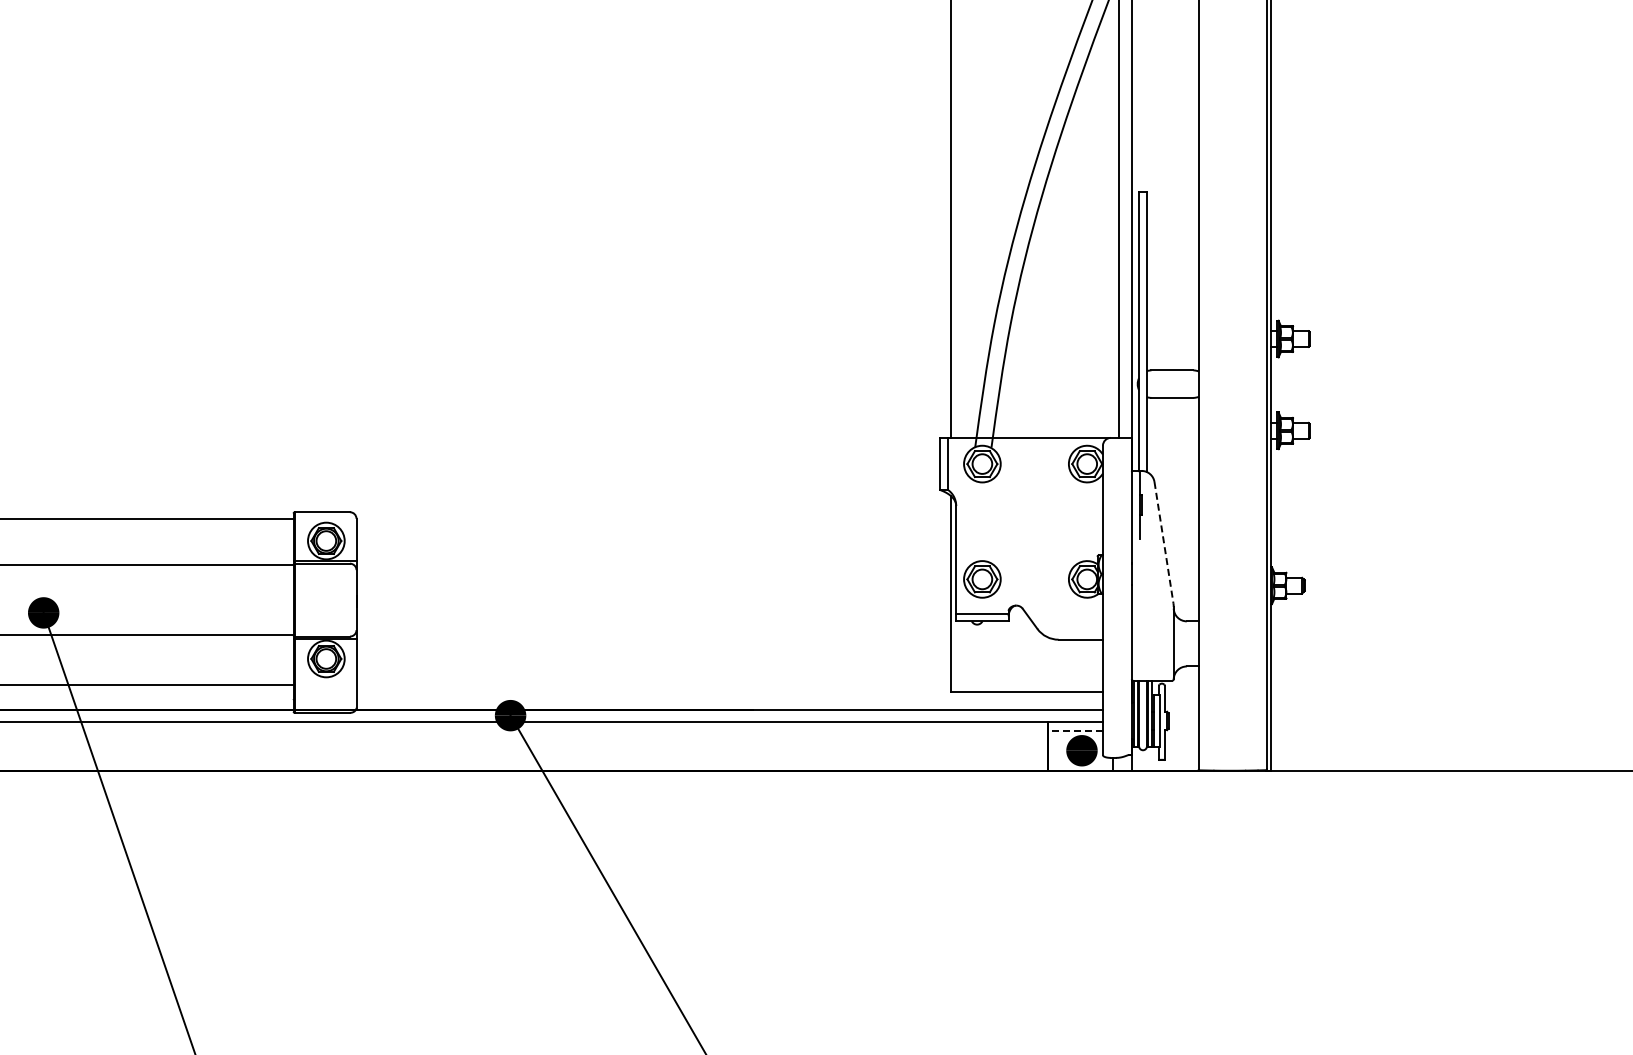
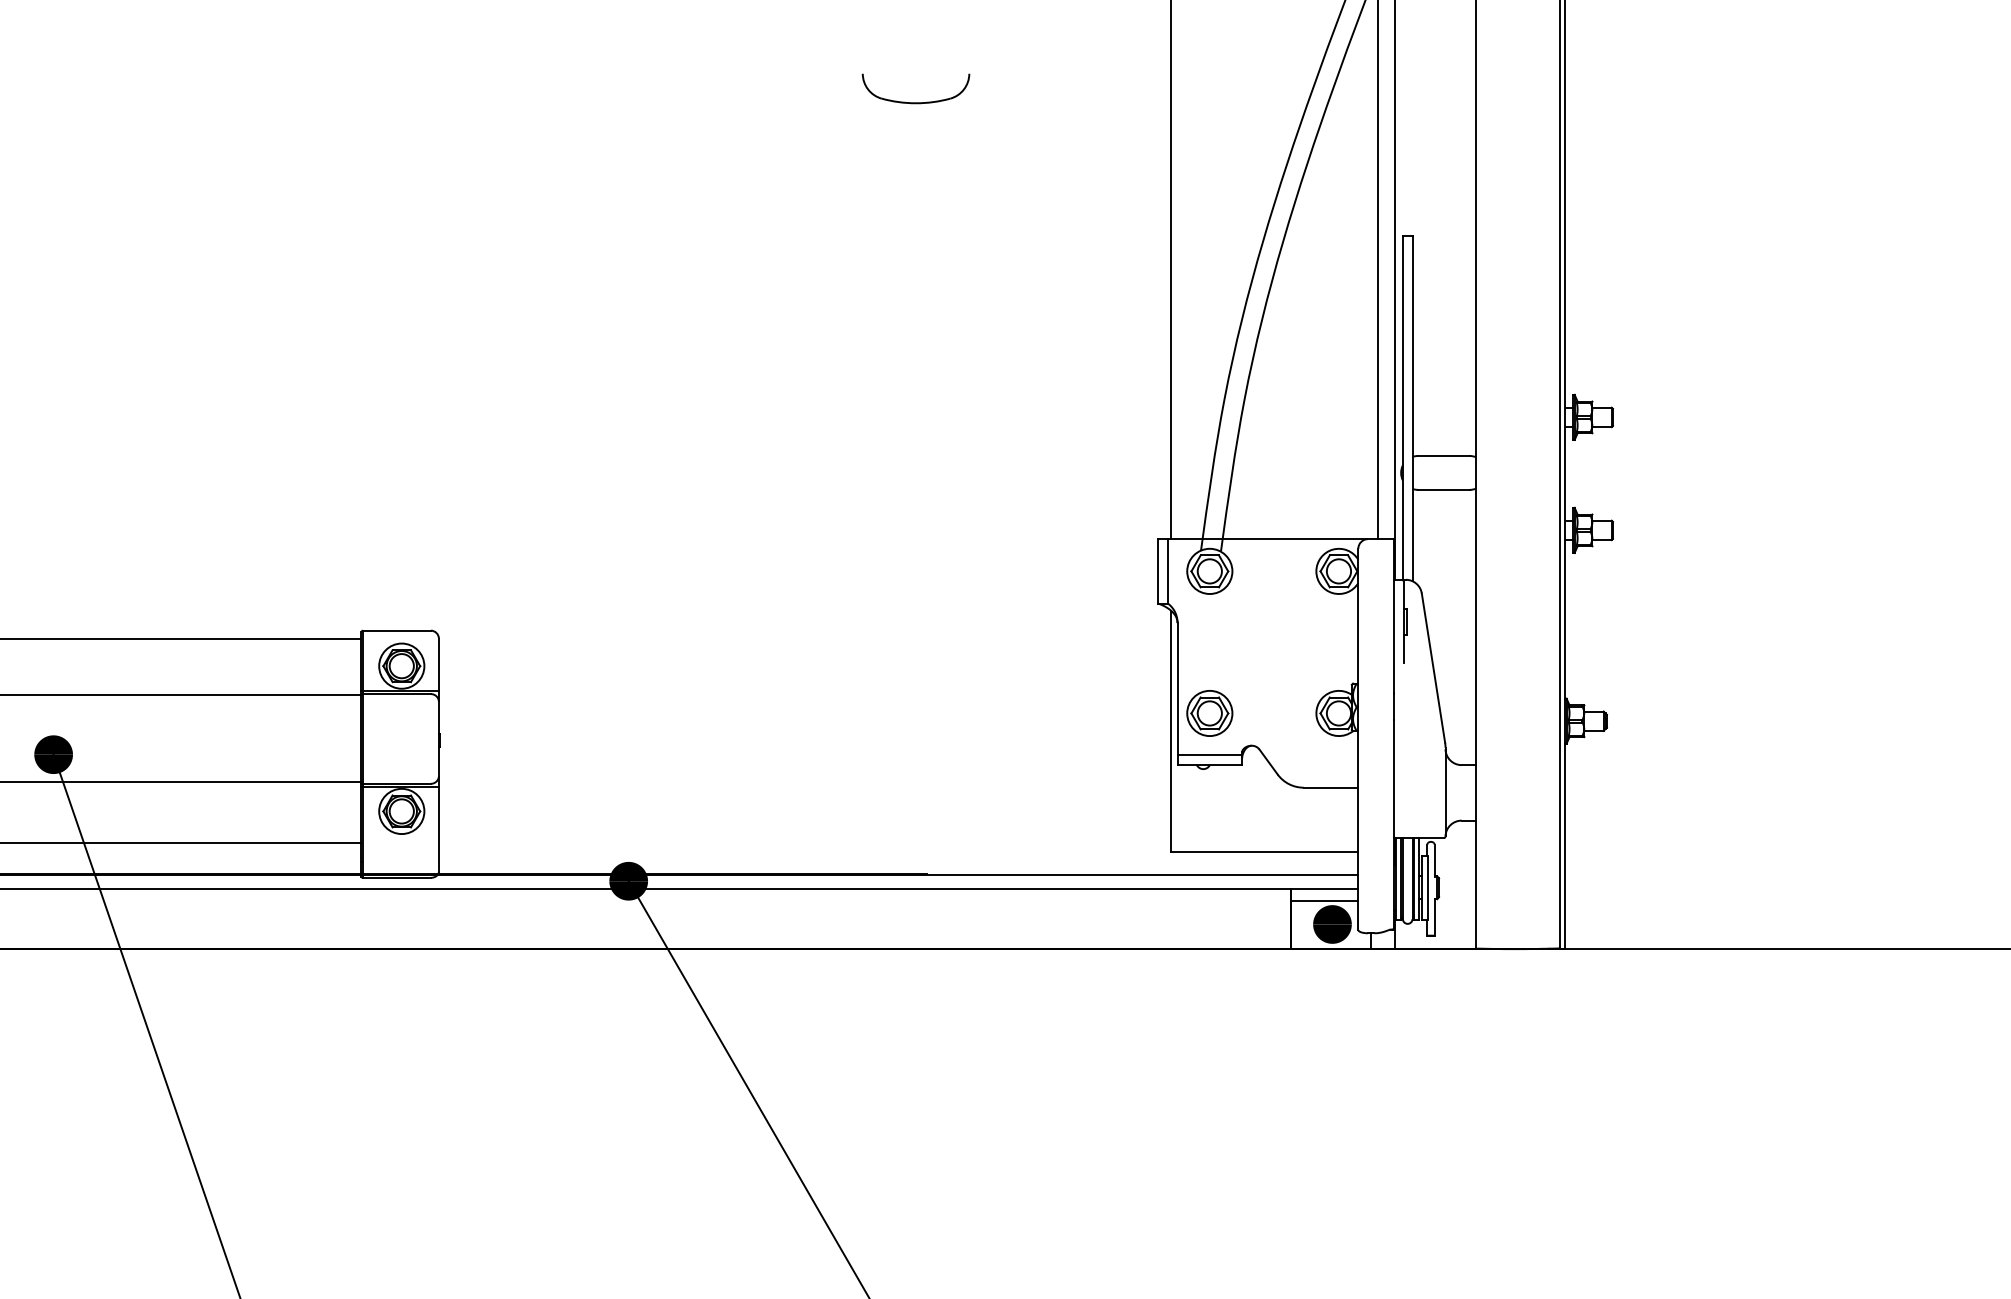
part: (743, 83) -> (915, 102), added
line: (1164, 543) -> (1434, 669), dashed -> solid
line: (1075, 731) -> (1324, 900), dashed -> solid

